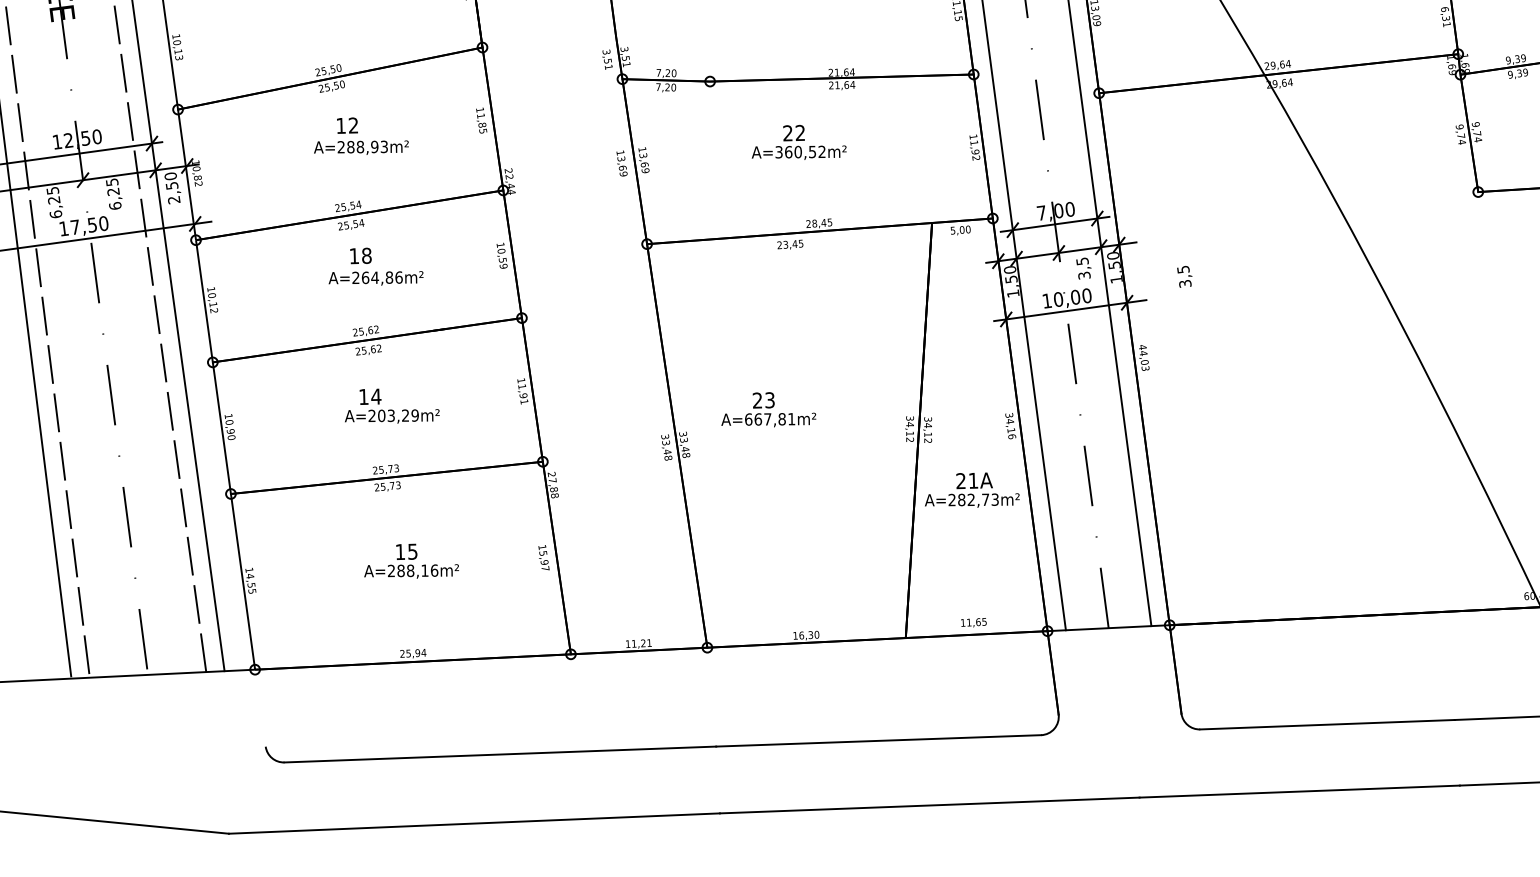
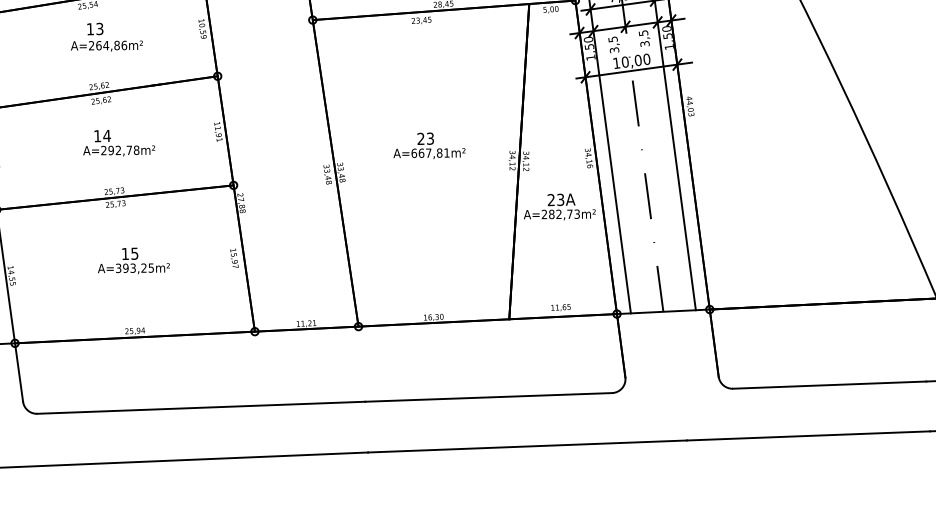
text: (366, 255) -> (99, 28), 18 -> 13
text: (1184, 276) -> (613, 44), moved
text: (768, 409) -> (429, 145), moved
text: (398, 415) -> (123, 150), A=203,29m² -> A=292,78m²
text: (973, 480) -> (560, 199), 21A -> 23A
text: (413, 570) -> (135, 267), A=288,16m² -> A=393,25m²
line: (260, 707) -> (19, 372), added

